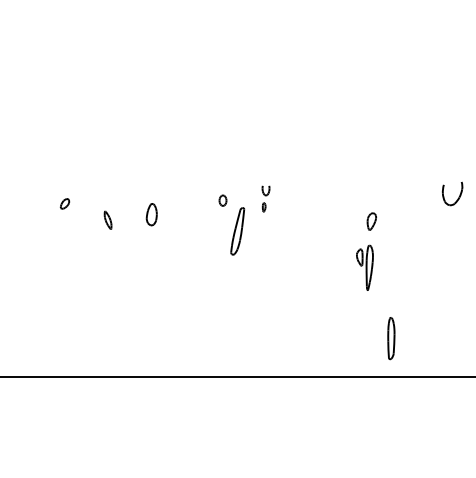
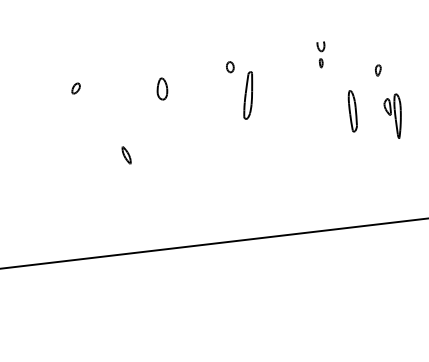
part: (265, 198) -> (321, 54), moved
part: (107, 219) -> (125, 154), moved
part: (371, 221) -> (378, 70), size x0.62
part: (364, 267) -> (393, 116), moved
part: (391, 338) -> (353, 111), moved

